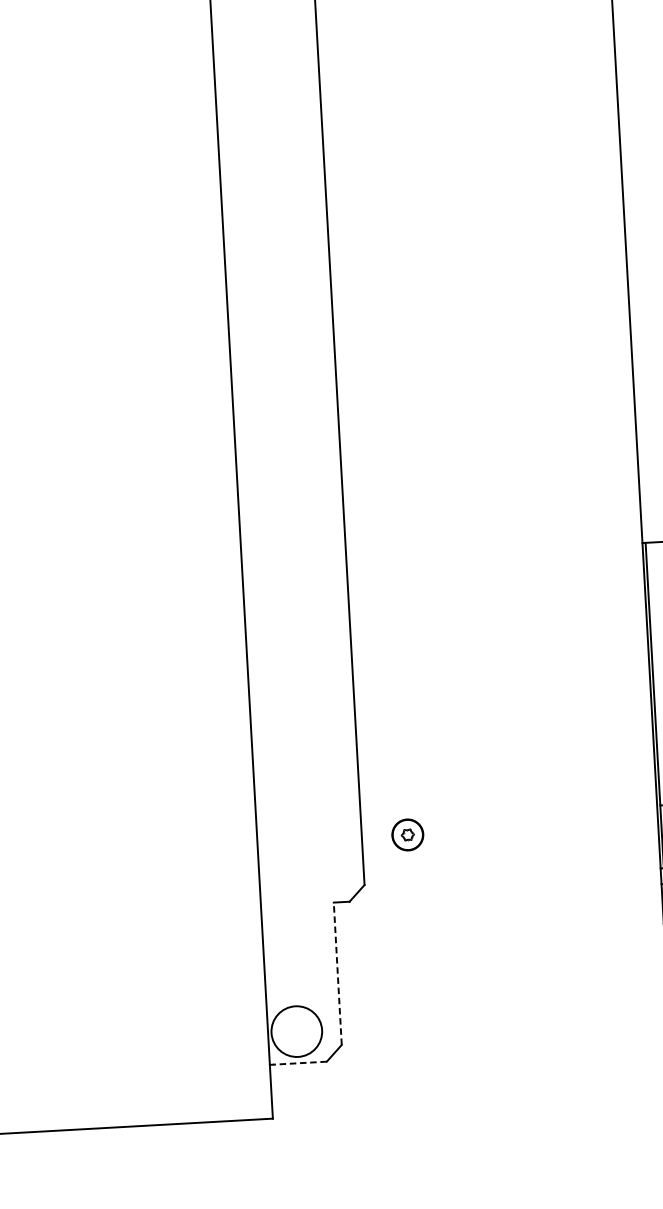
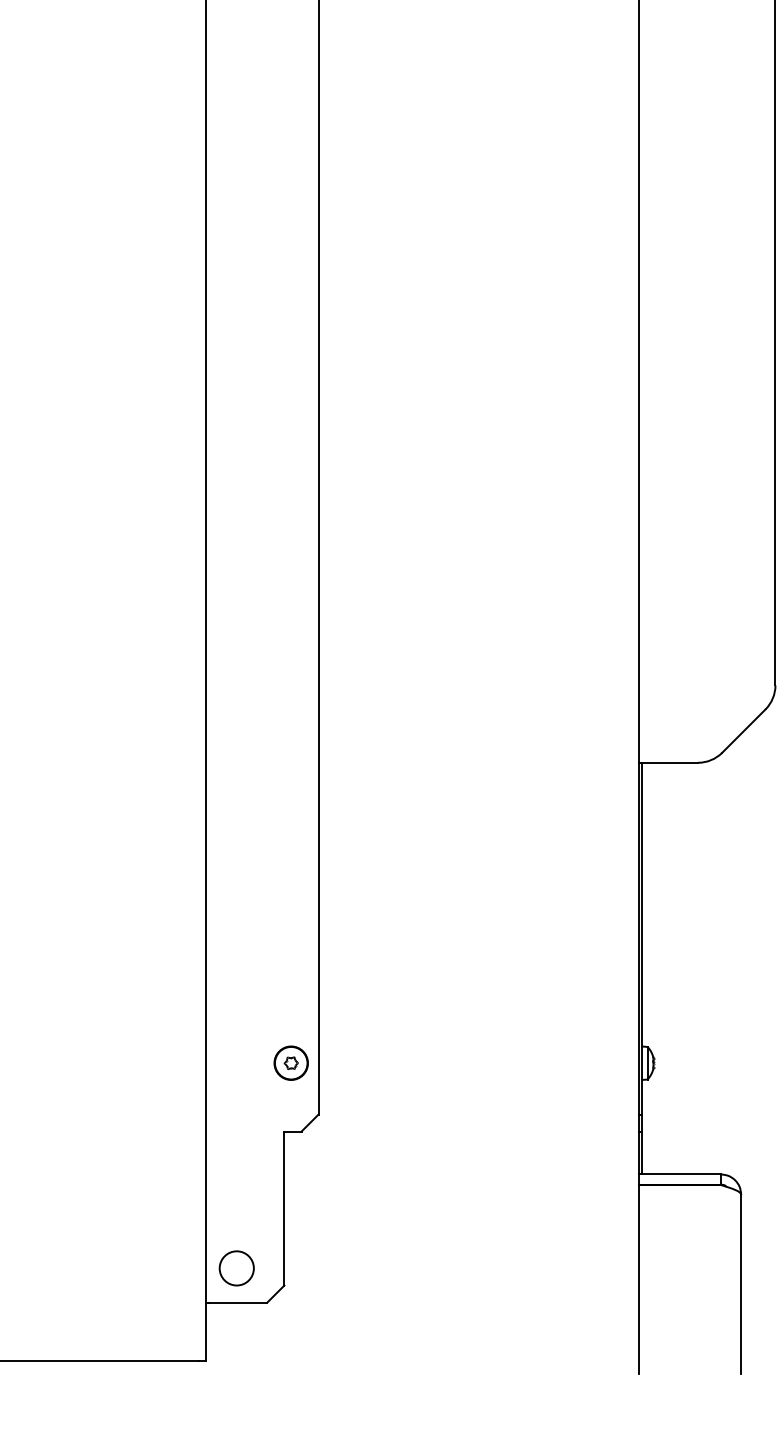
part: (407, 834) -> (290, 1062), moved
line: (337, 973) -> (284, 1208), dashed -> solid
circle: (296, 1031) -> (236, 1268), size x0.62
line: (299, 1063) -> (237, 1302), dashed -> solid

